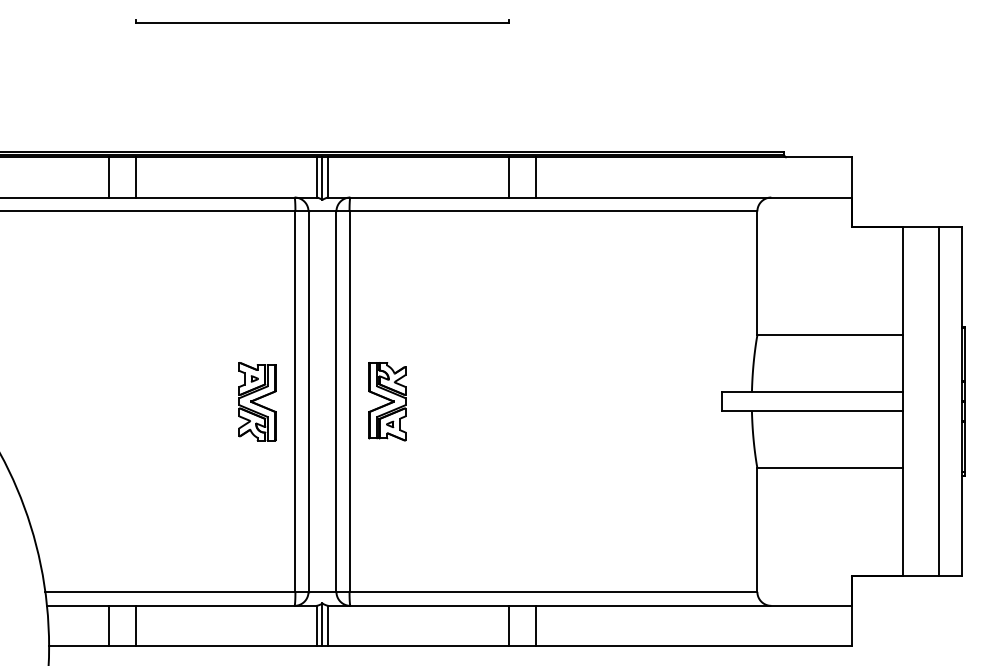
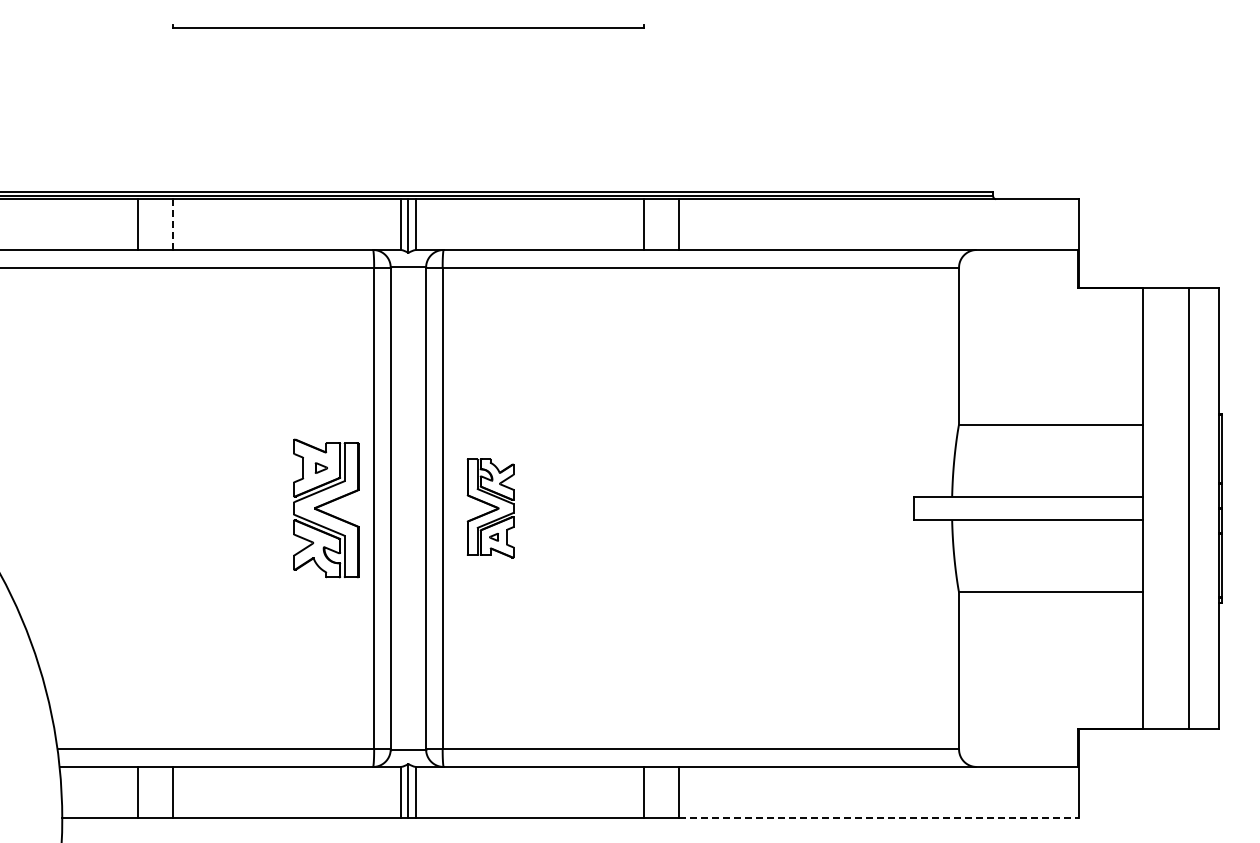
line: (136, 178) -> (172, 225), solid -> dashed
part: (257, 401) -> (325, 508), size x1.4
line: (693, 645) -> (878, 817), solid -> dashed

